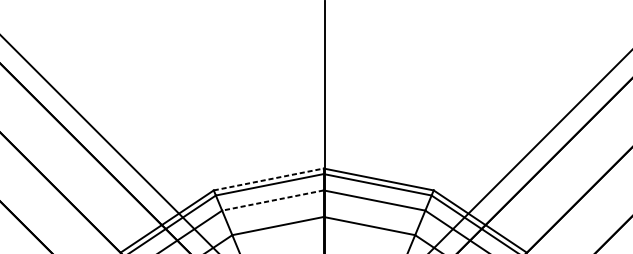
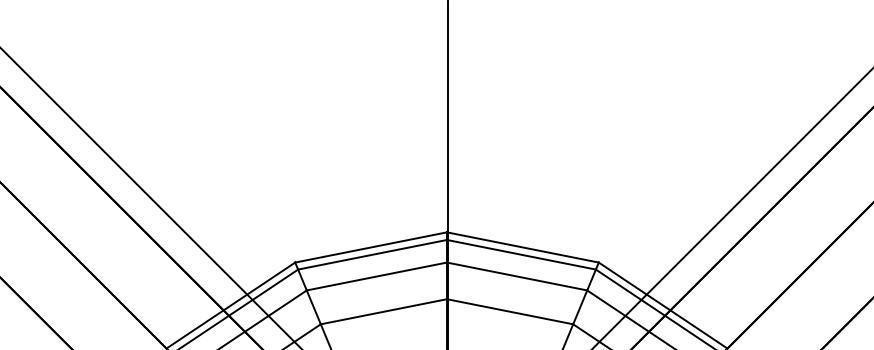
line: (269, 179) -> (371, 247), dashed -> solid
line: (272, 200) -> (376, 276), dashed -> solid

